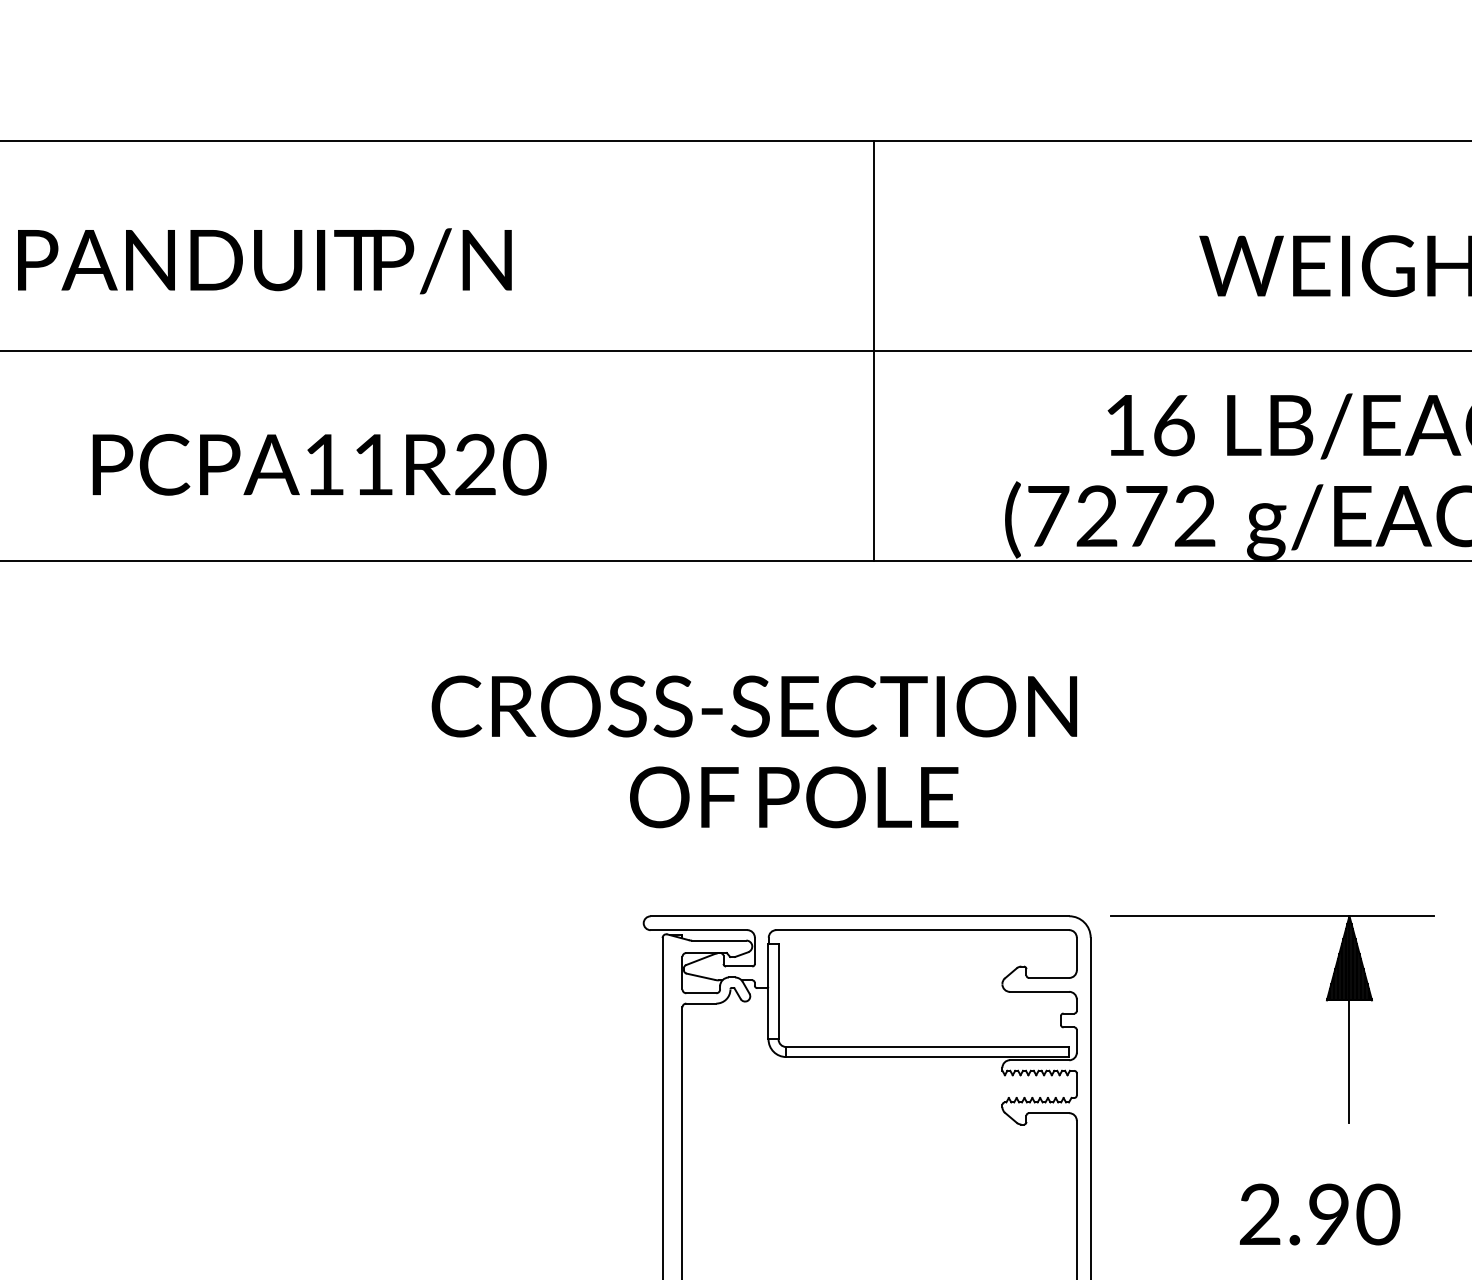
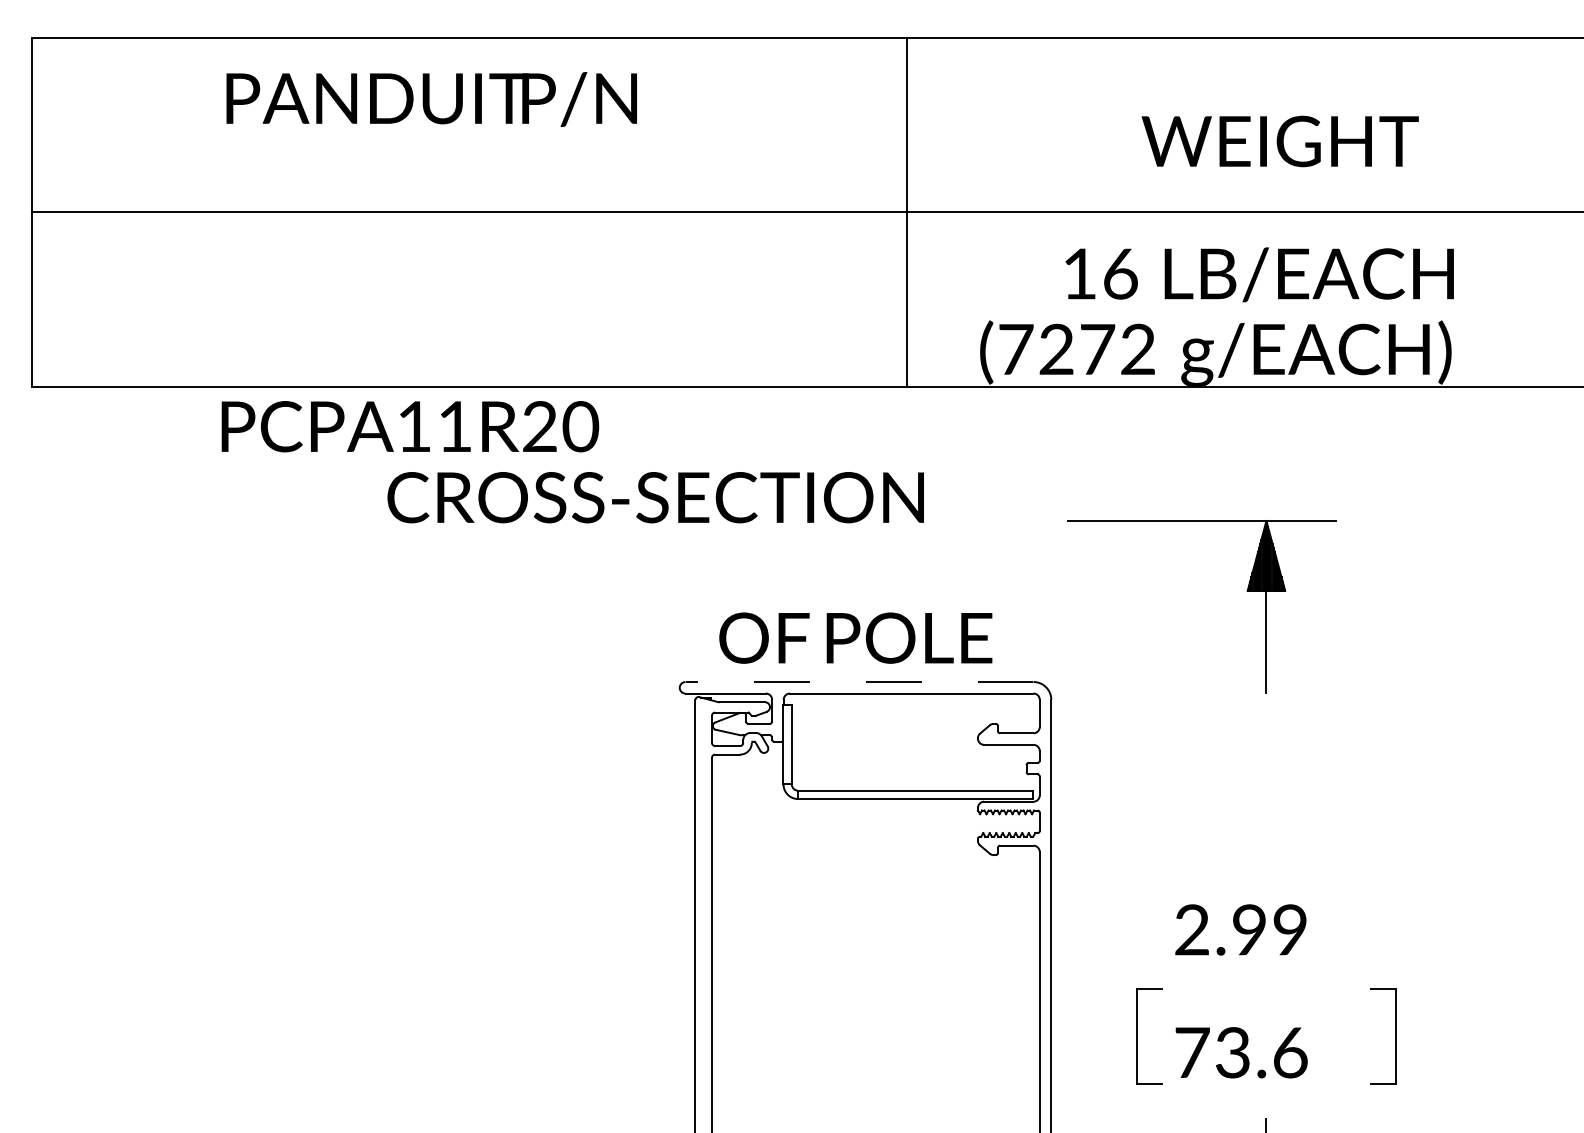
text: (264, 261) -> (431, 99), moved
line: (873, 351) -> (906, 212), moved
text: (319, 464) -> (410, 426), moved
text: (754, 706) -> (655, 497), moved
text: (793, 796) -> (855, 637), moved
line: (859, 916) -> (859, 682), solid -> dashed
part: (1325, 1001) -> (1246, 591), moved
text: (1378, 1215) -> (1290, 930), 2.90 -> 2.99

